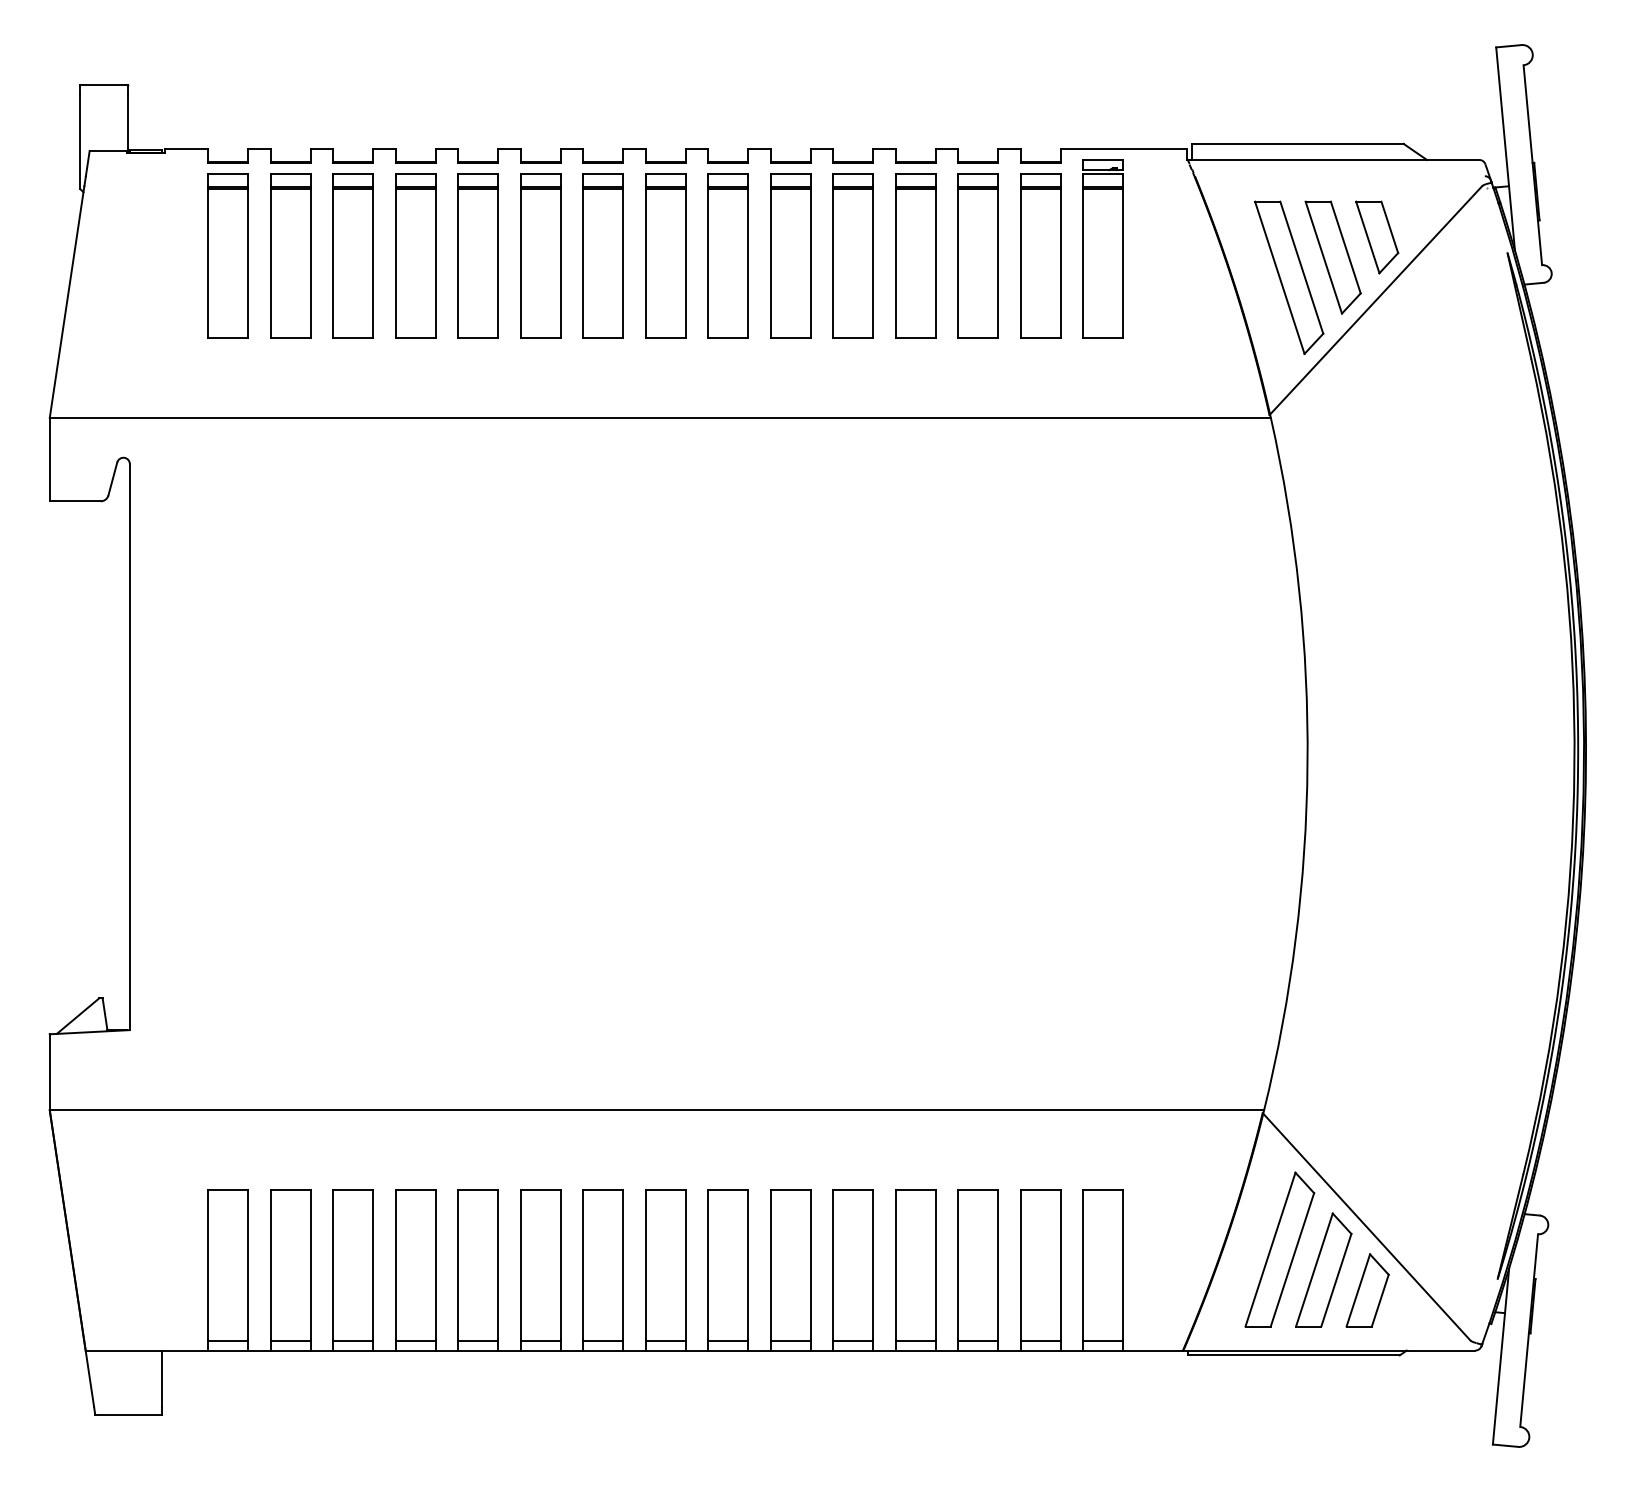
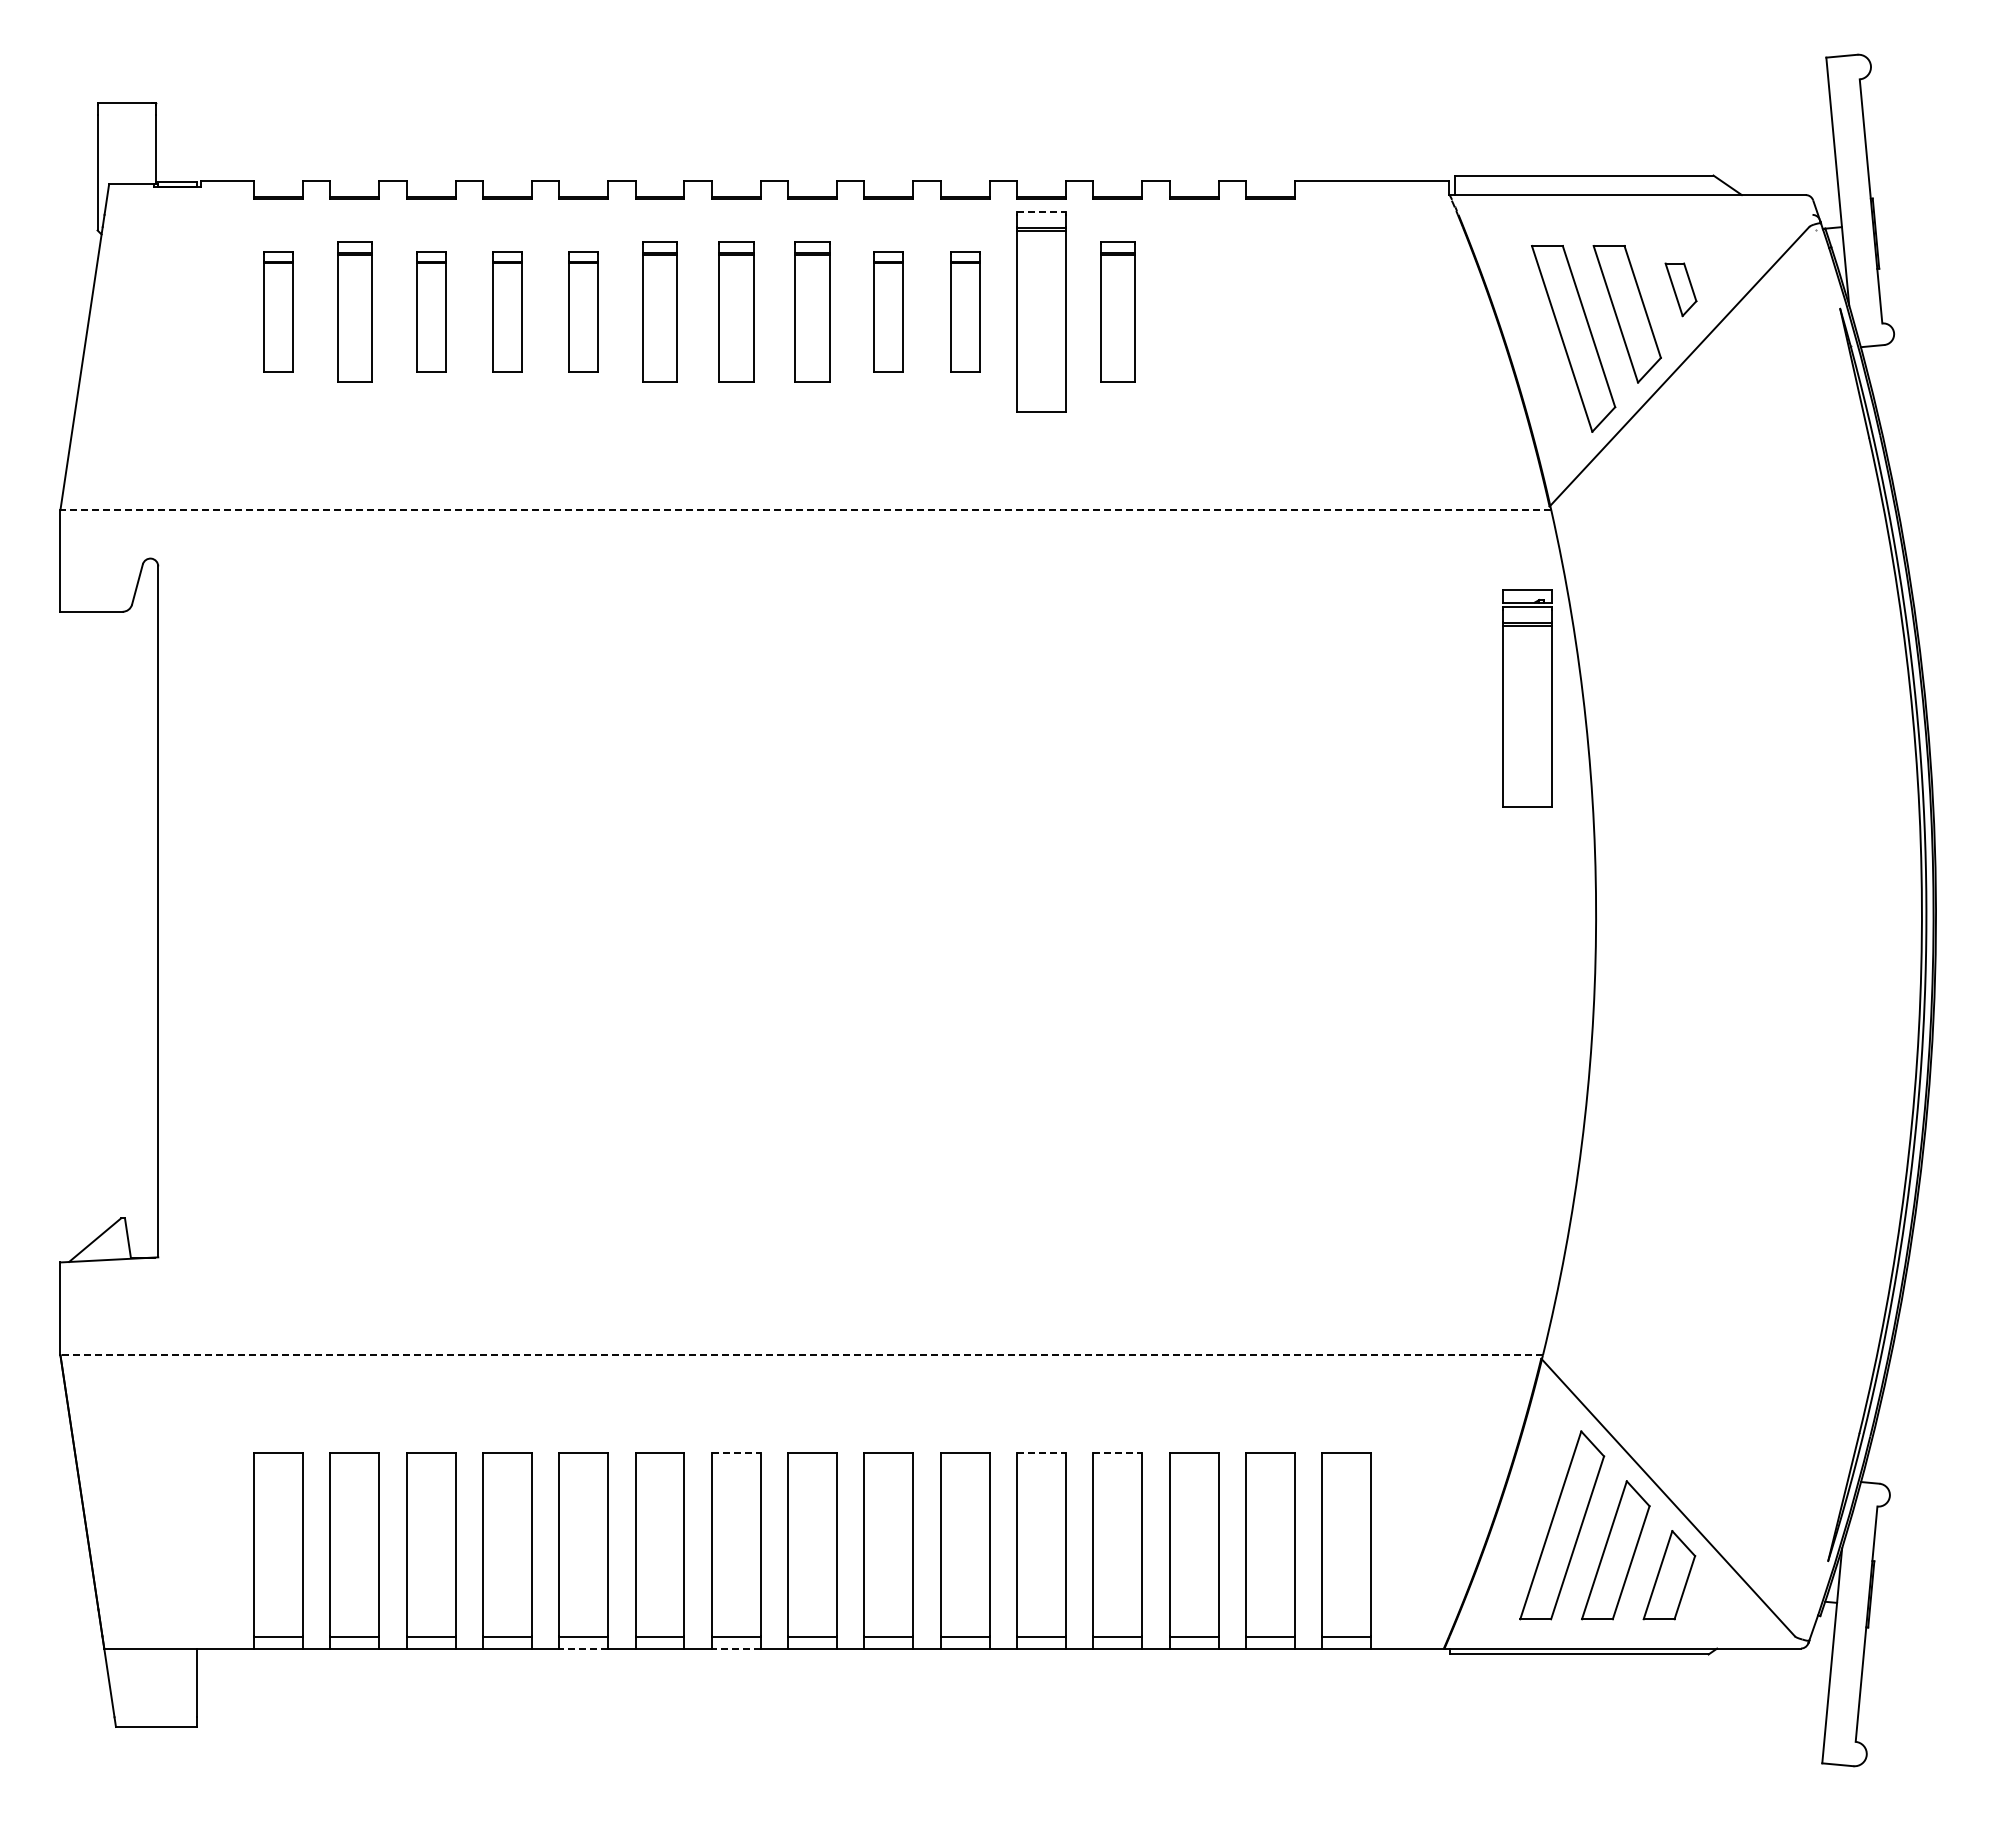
line: (854, 174) -> (1042, 212), solid -> dashed
part: (1376, 237) -> (1680, 289), size x0.6
part: (1103, 248) -> (1527, 698), moved
part: (228, 255) -> (278, 311), size x0.6
part: (290, 255) -> (354, 311), size x0.7
part: (353, 255) -> (431, 311), size x0.6
part: (415, 255) -> (507, 311), size x0.6
part: (478, 255) -> (583, 311), size x0.6
part: (540, 255) -> (659, 311), size x0.7
part: (603, 255) -> (736, 311), size x0.7
part: (665, 255) -> (812, 311), size x0.7
part: (728, 255) -> (888, 311), size x0.6
part: (791, 255) -> (965, 311), size x0.6
part: (915, 255) -> (1117, 311), size x0.7
part: (978, 255) -> (1194, 311), removed
part: (1040, 255) -> (1270, 311), removed
line: (660, 418) -> (805, 510), solid -> dashed
line: (656, 1110) -> (801, 1355), solid -> dashed
line: (603, 1189) -> (736, 1452), solid -> dashed
line: (854, 1189) -> (1042, 1452), solid -> dashed
line: (916, 1189) -> (1118, 1452), solid -> dashed
line: (478, 1350) -> (583, 1648), solid -> dashed
line: (602, 1350) -> (735, 1648), solid -> dashed

